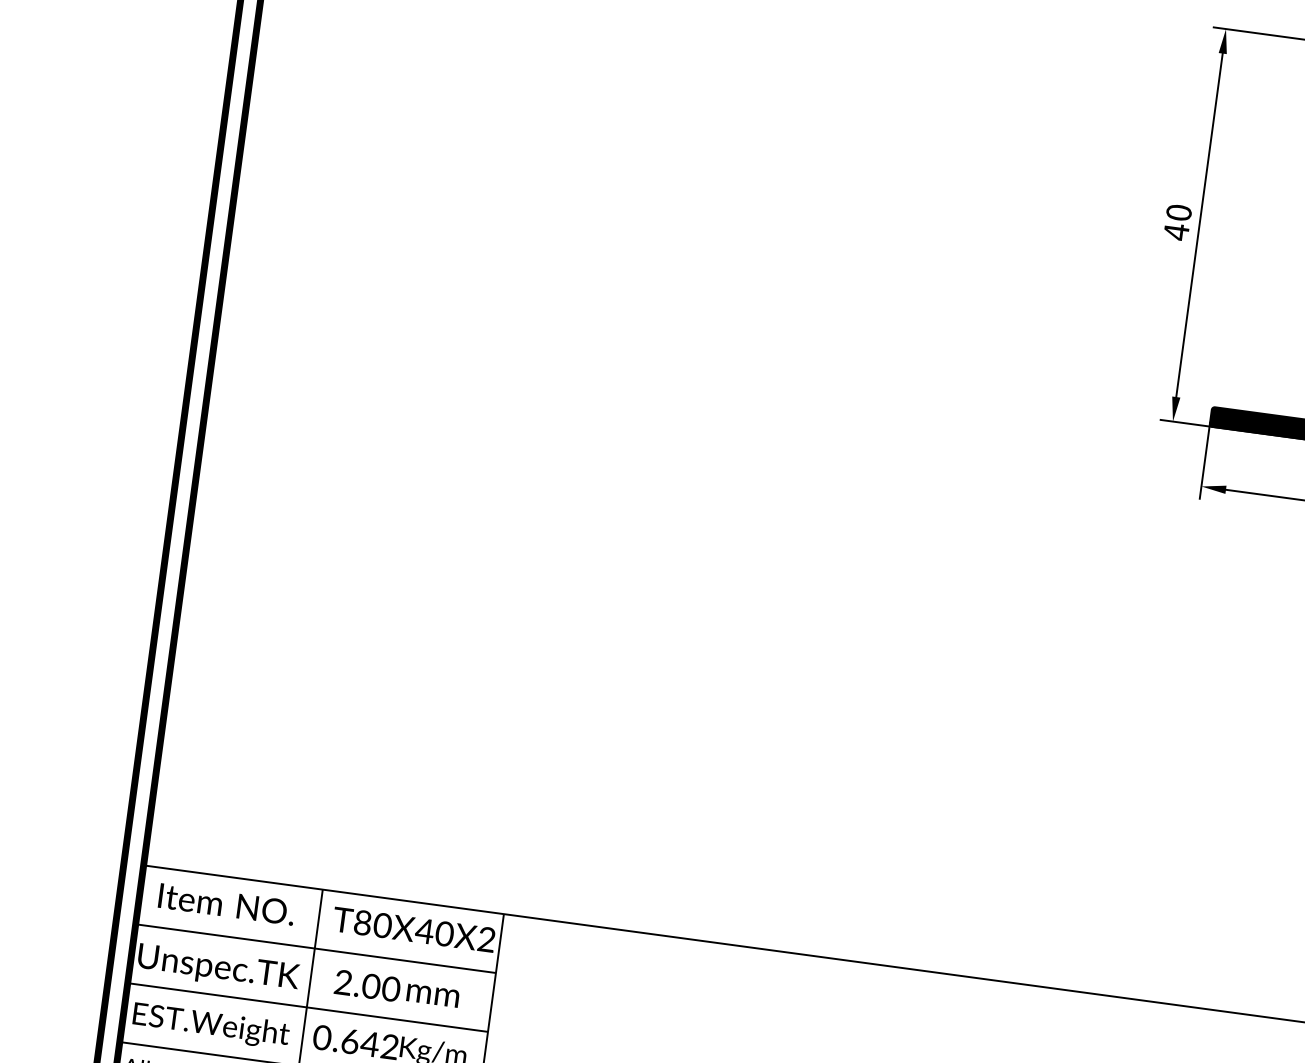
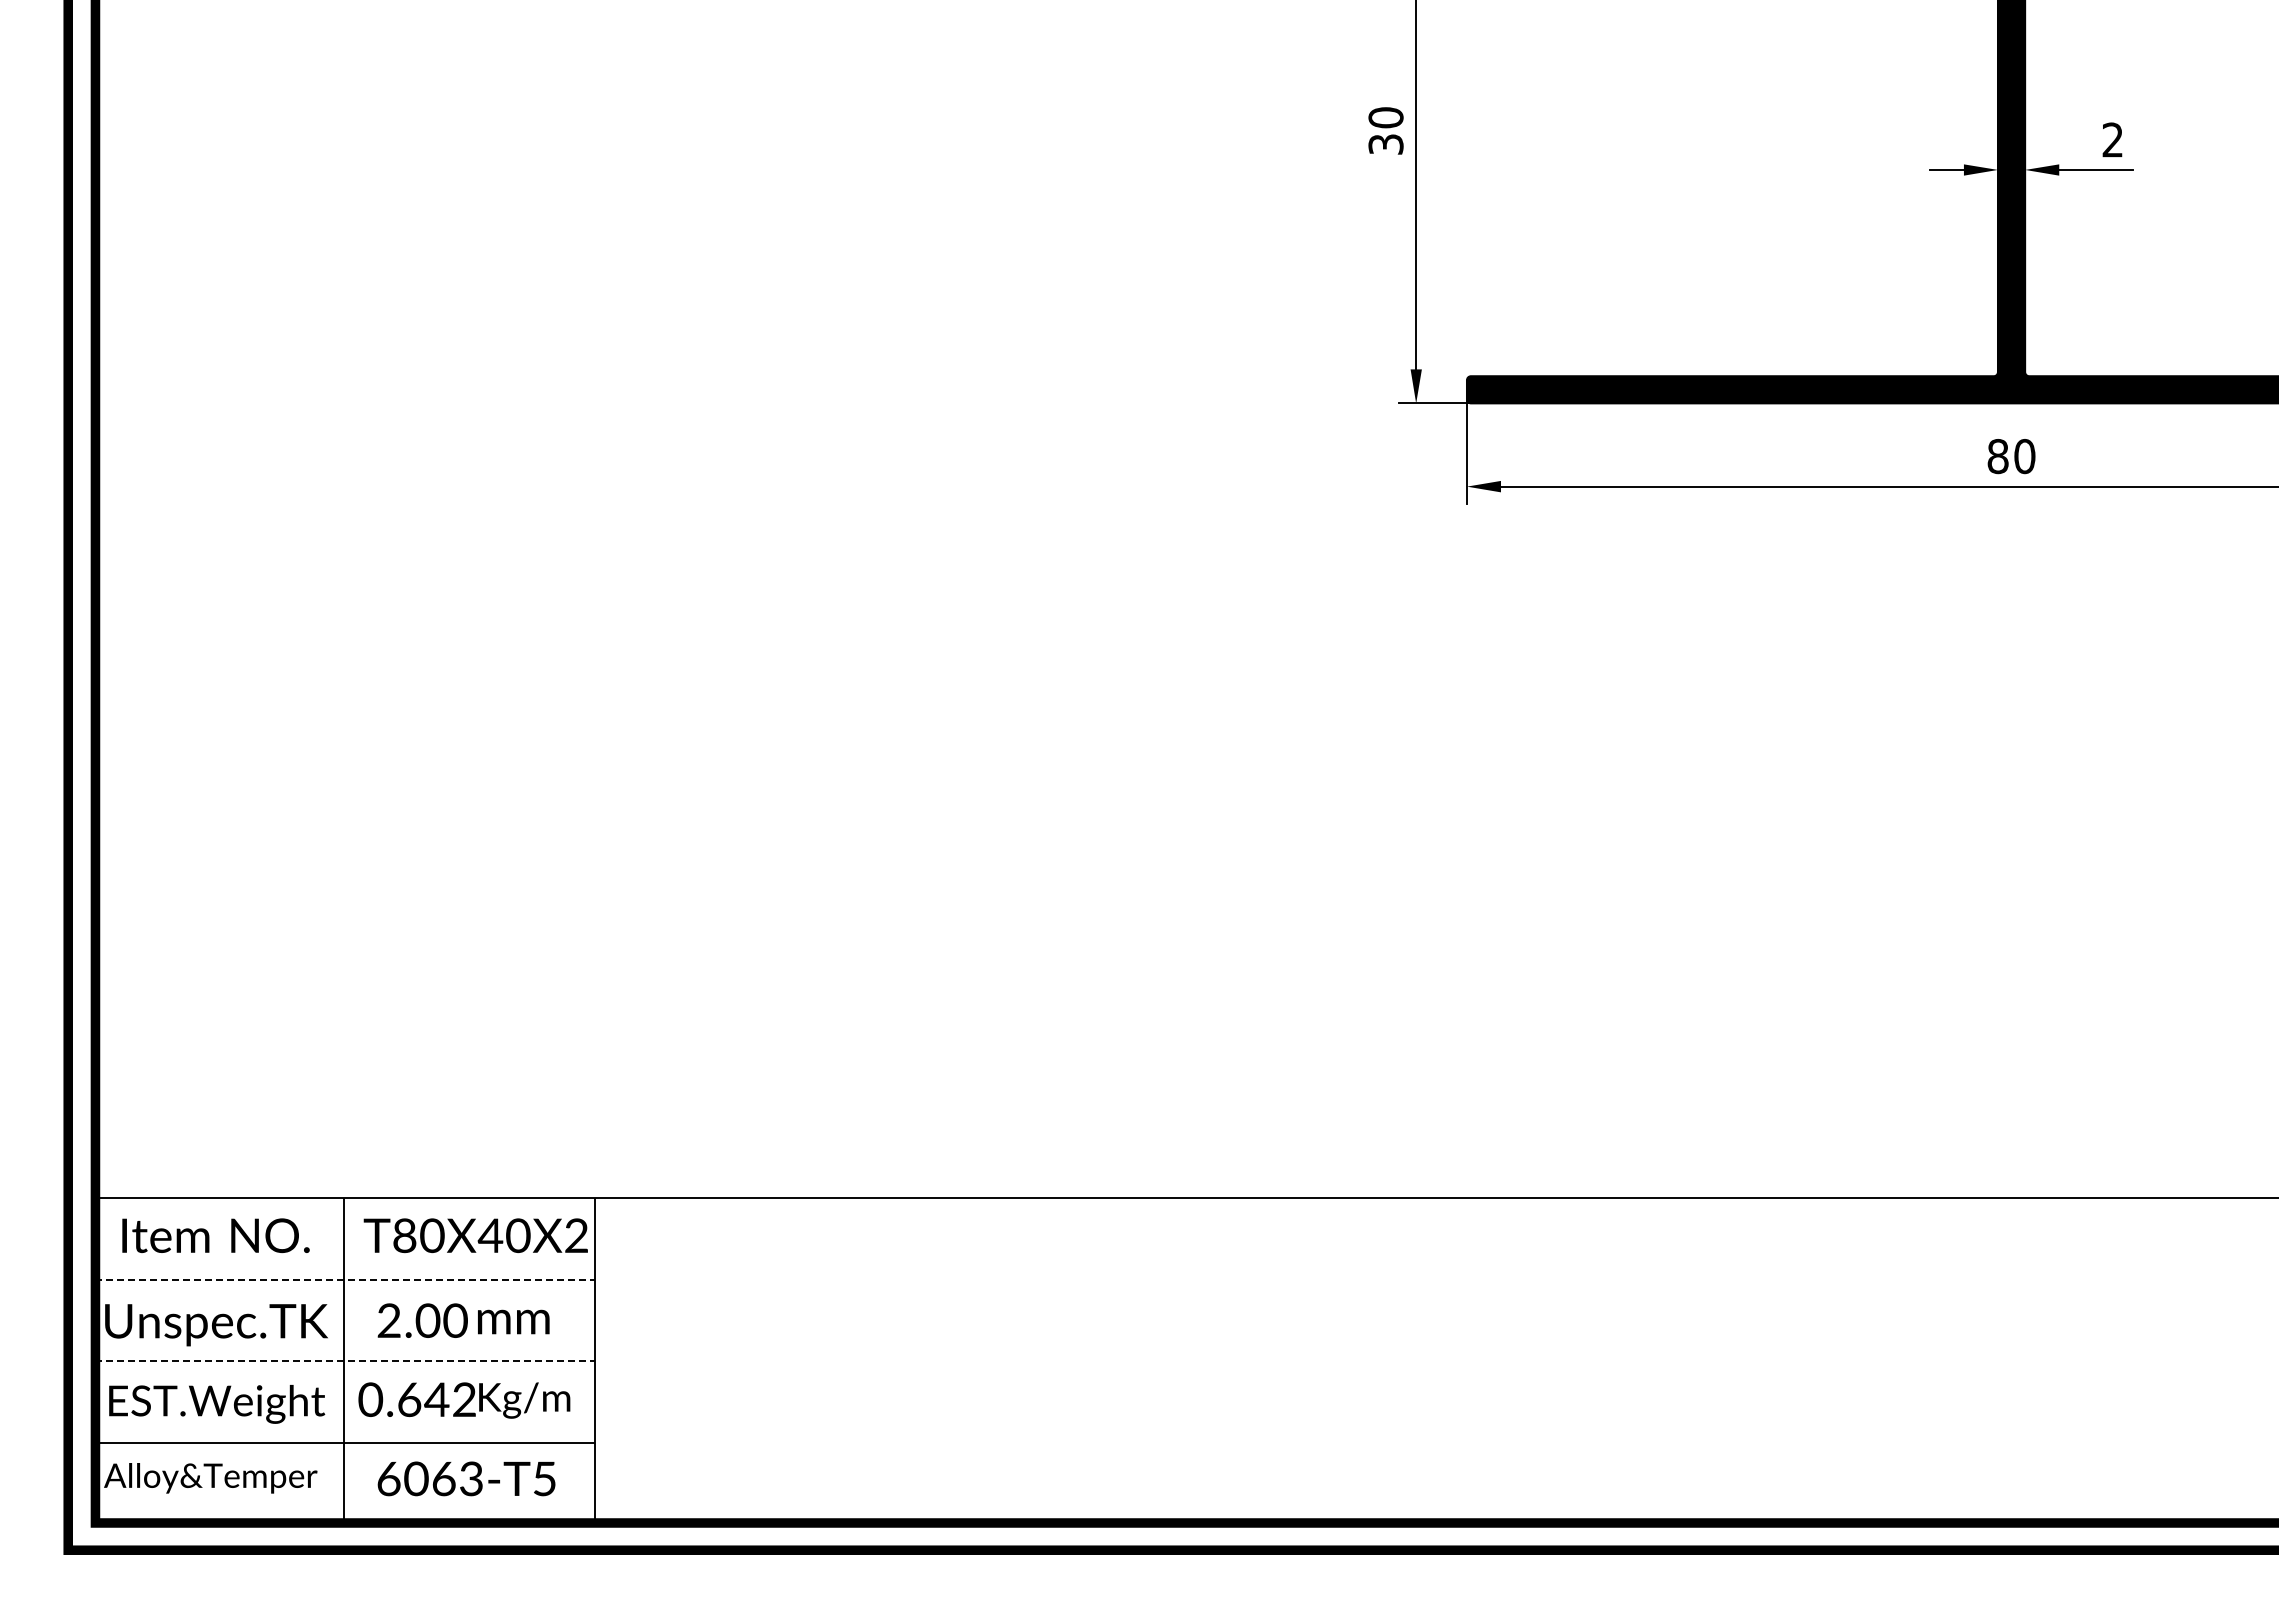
text: (1176, 231) -> (1385, 144), 40 -> 30
line: (315, 948) -> (345, 1279), solid -> dashed
line: (307, 1007) -> (345, 1361), solid -> dashed

